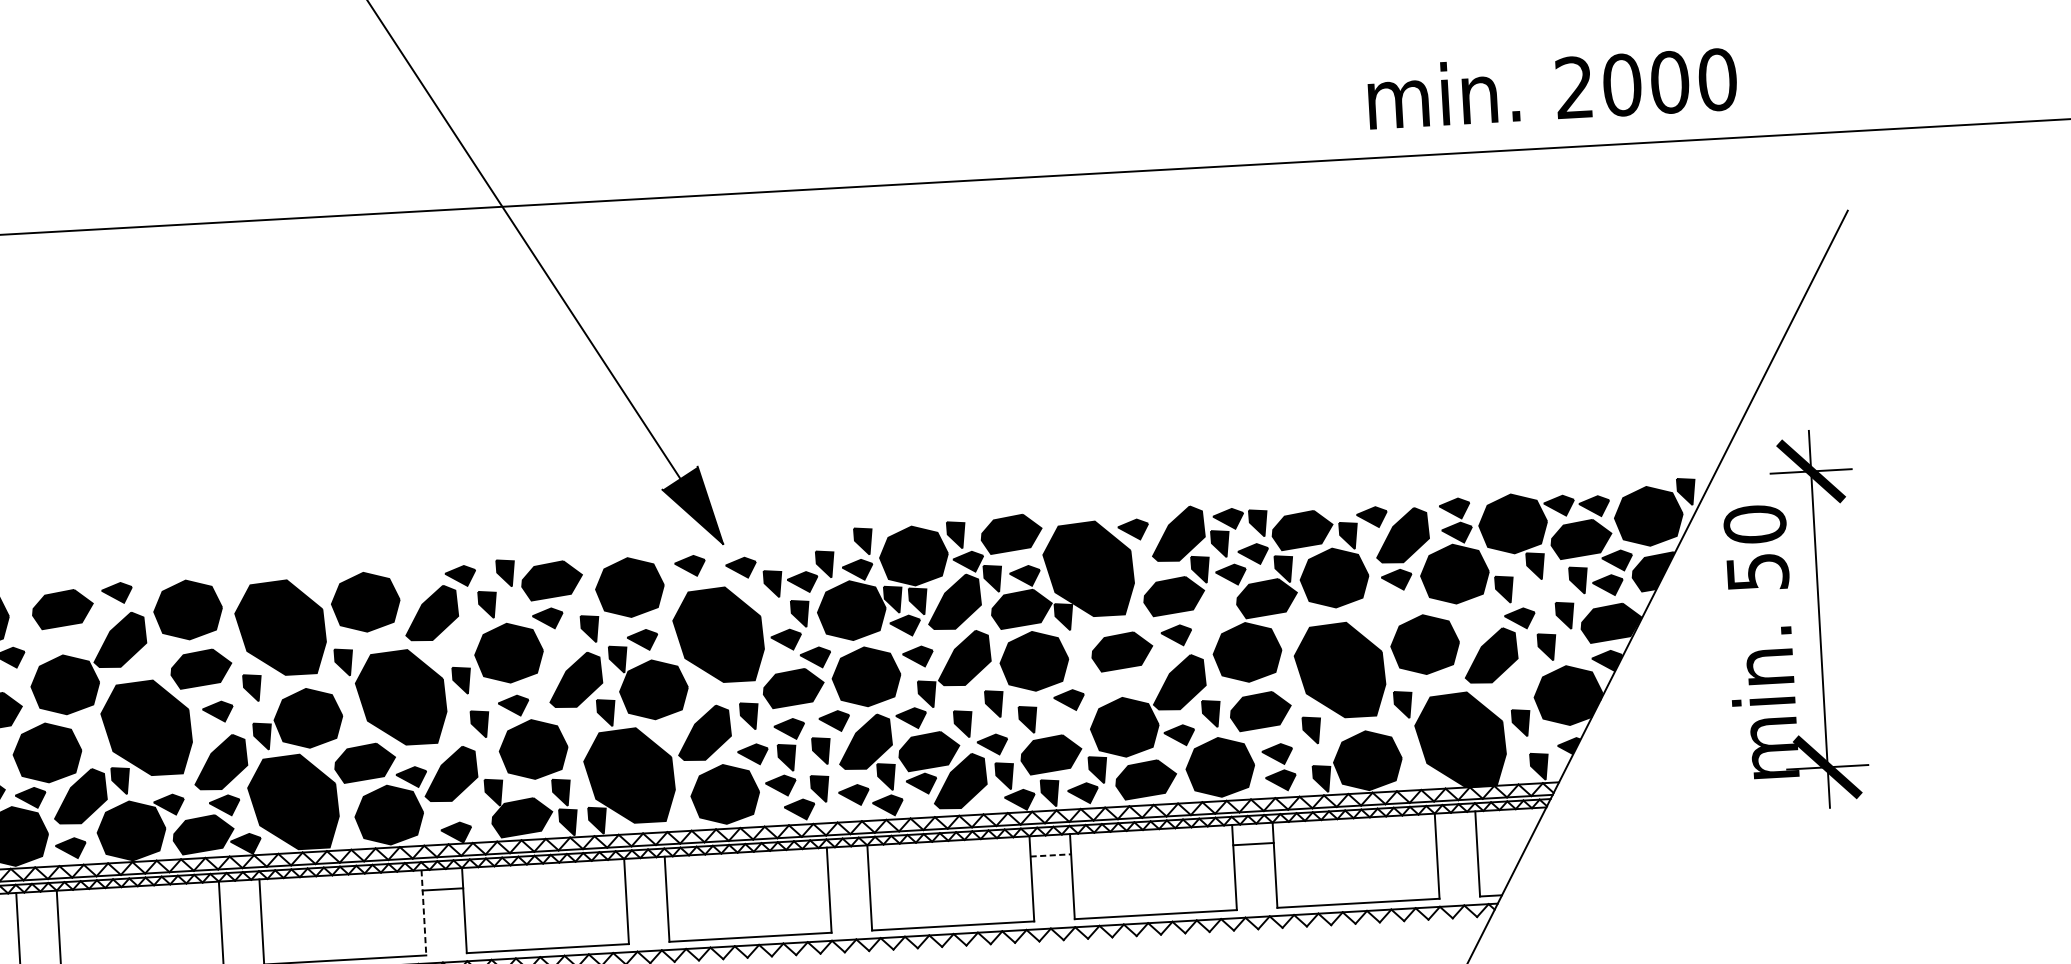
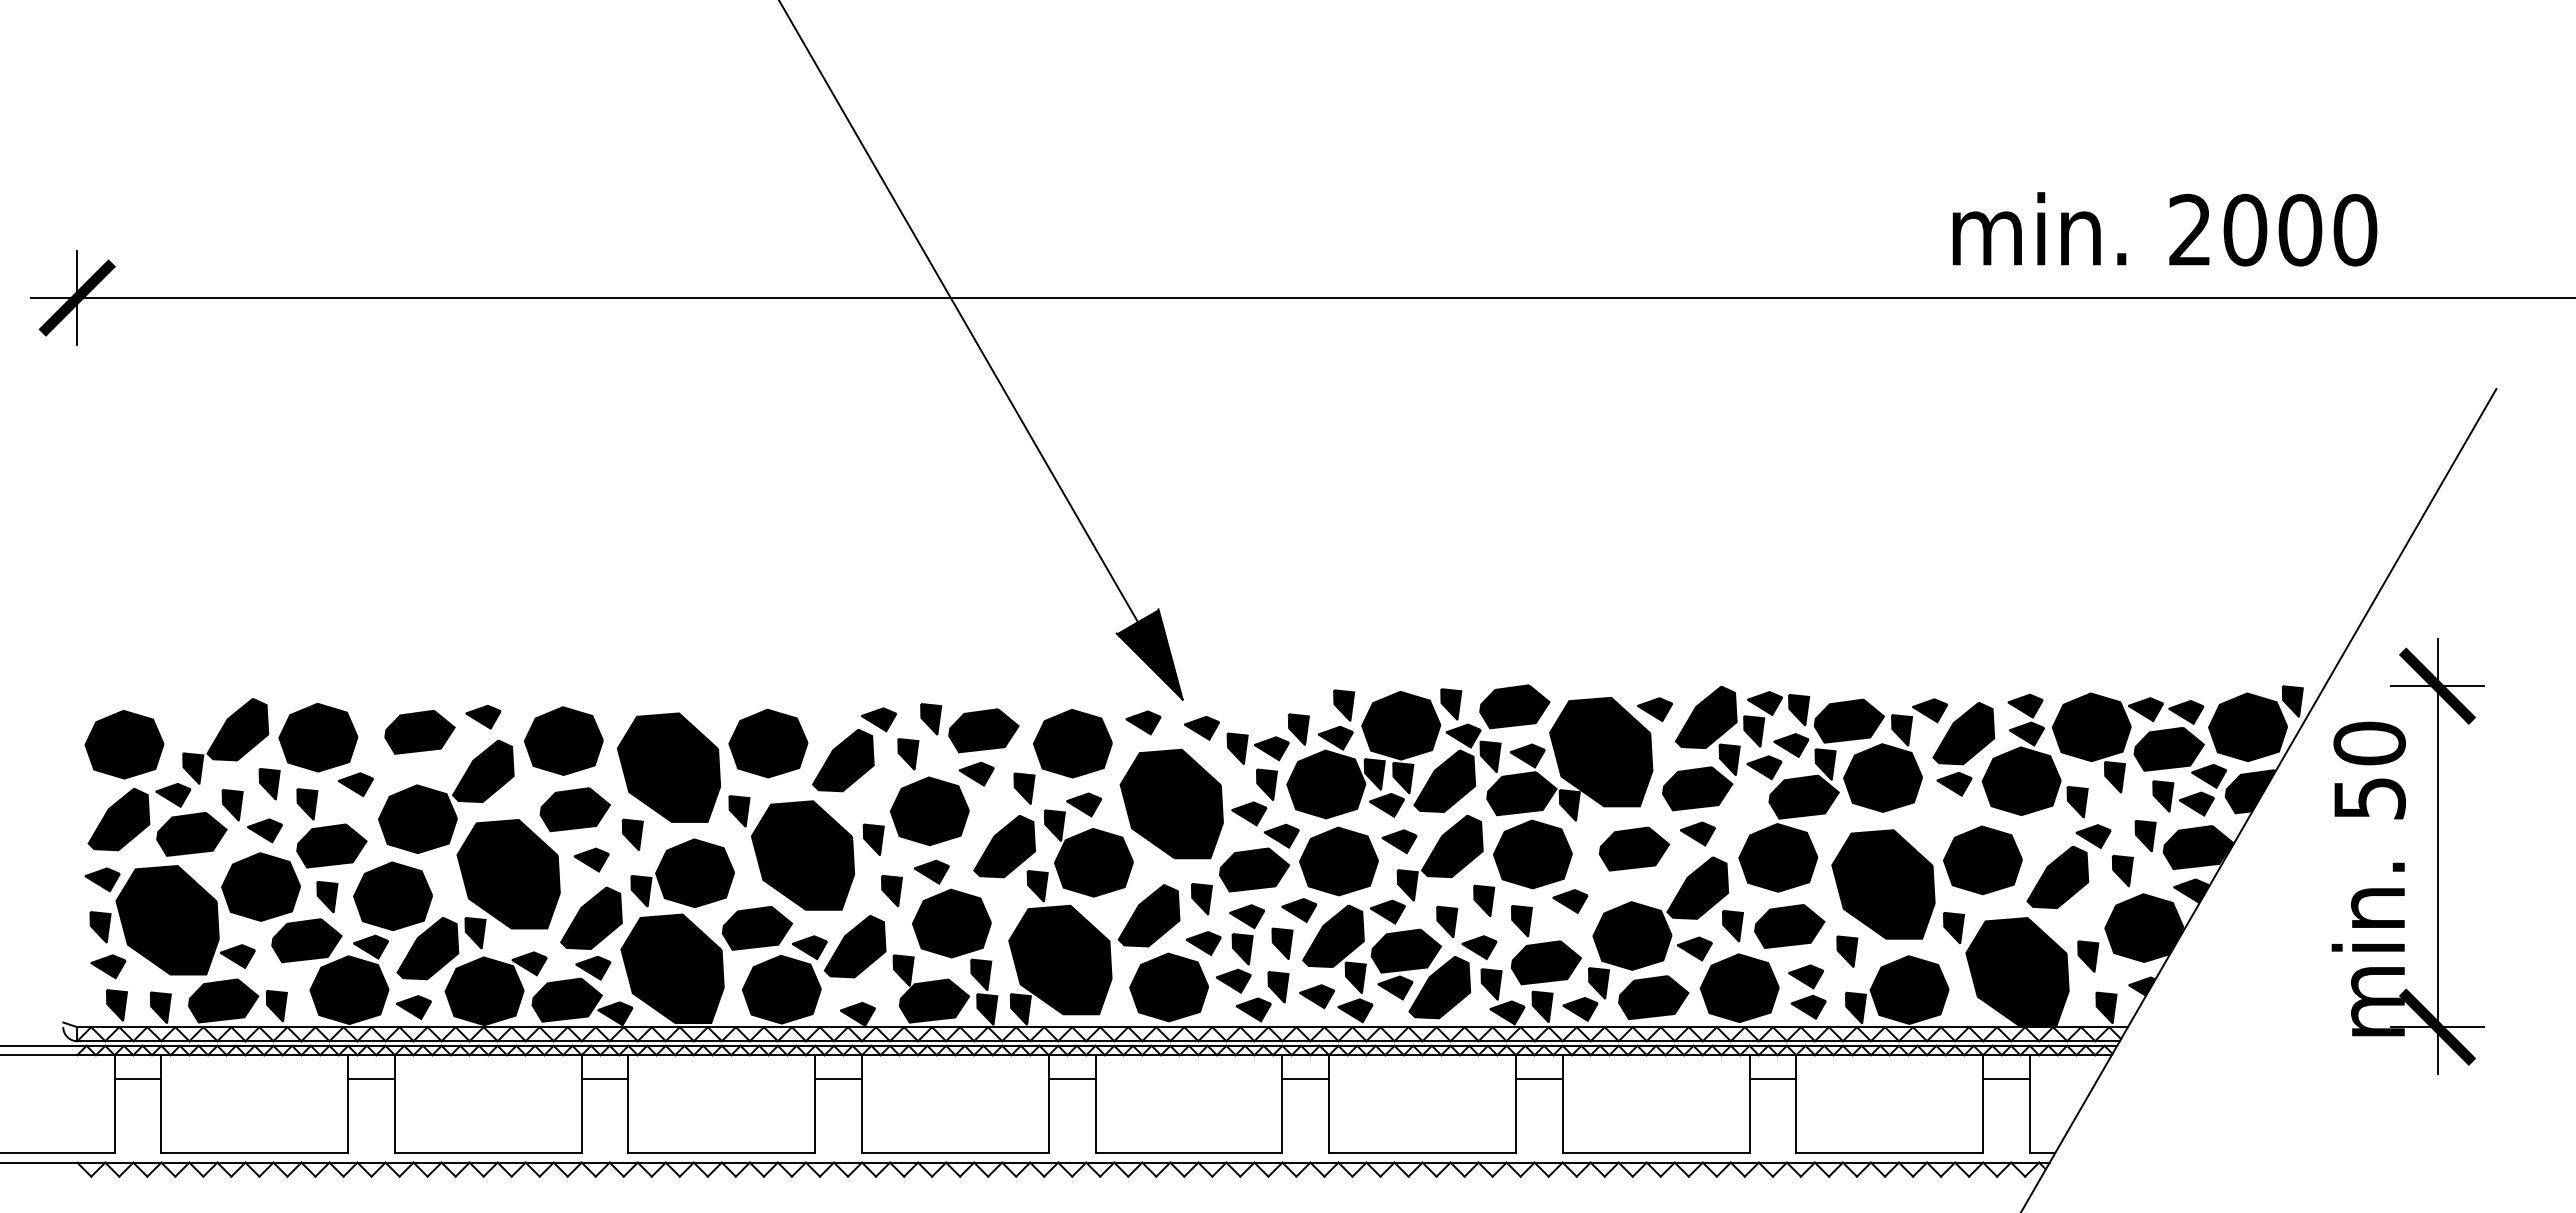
line: (1456, 832) -> (2006, 1078), added
line: (1051, 855) -> (1539, 1078), dashed -> solid
line: (847, 866) -> (1305, 1078), added
line: (644, 878) -> (1071, 1078), added
line: (239, 900) -> (604, 1078), added
line: (37, 912) -> (371, 1078), added
line: (424, 913) -> (815, 1104), dashed -> solid

